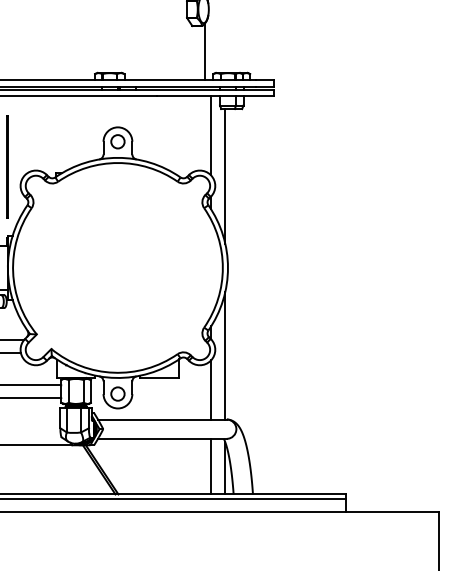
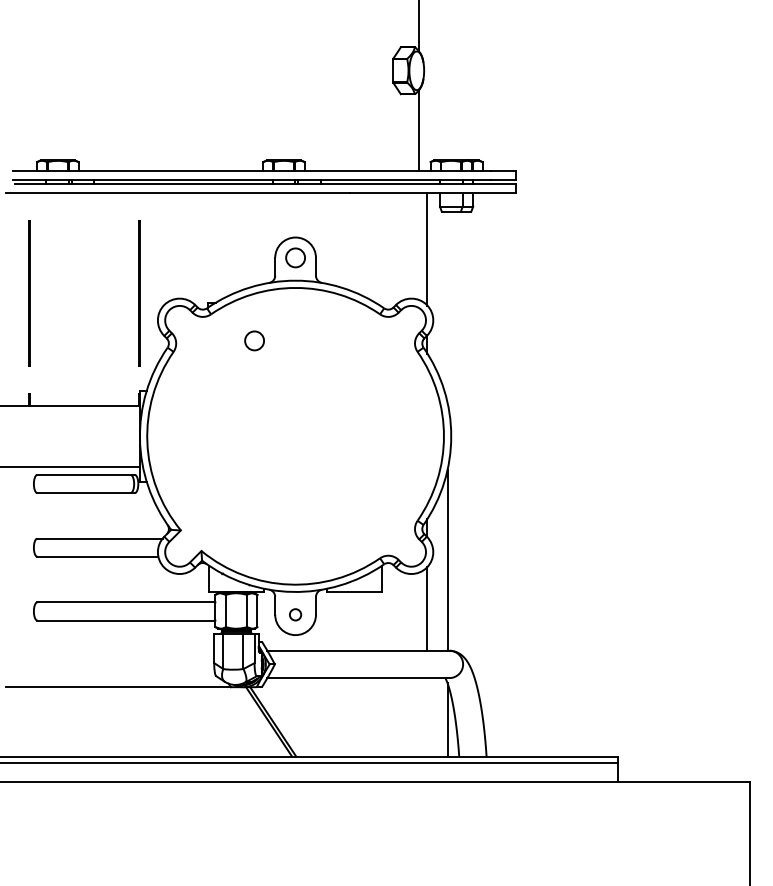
line: (225, 176) -> (447, 306), removed
circle: (88, 200) -> (254, 340), added
circle: (117, 393) -> (295, 614), size x0.6
line: (211, 466) -> (427, 717), removed

